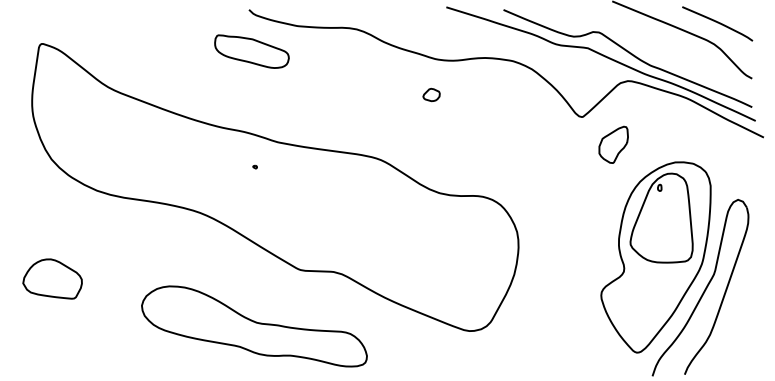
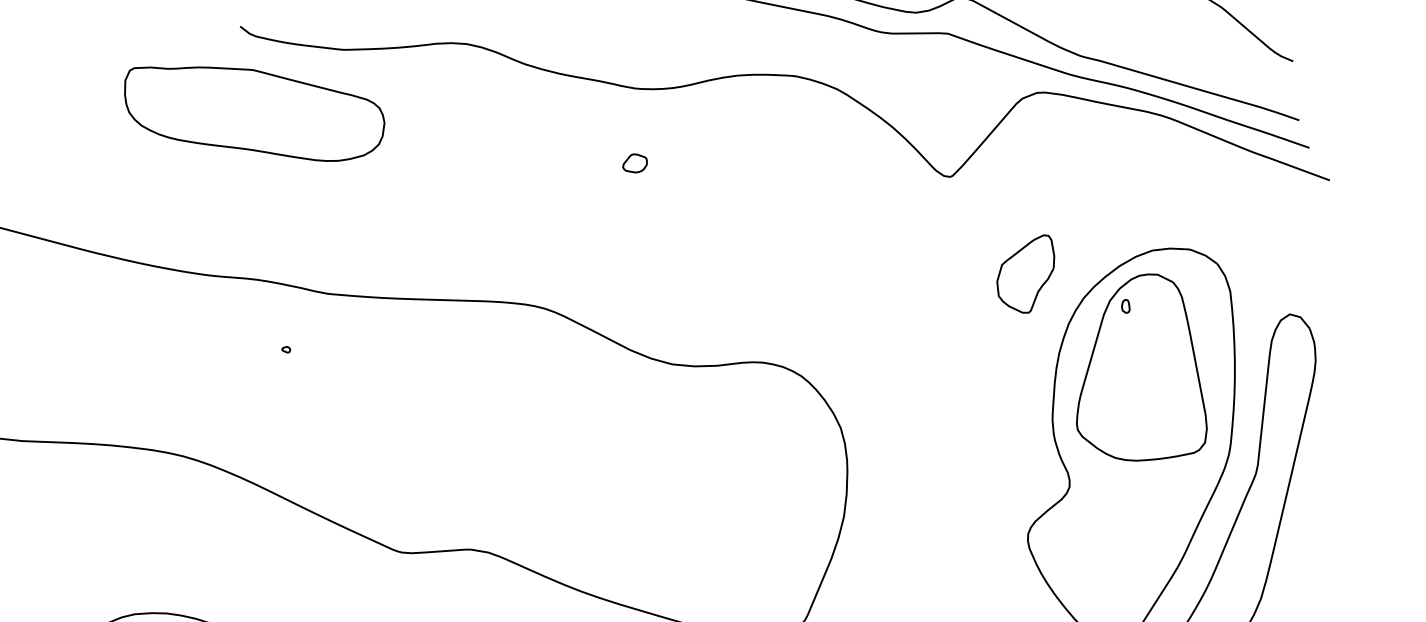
part: (251, 51) -> (254, 112), size x1.67
part: (431, 94) -> (634, 162), size x0.71
part: (613, 144) -> (1025, 274), moved

